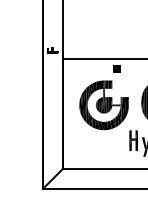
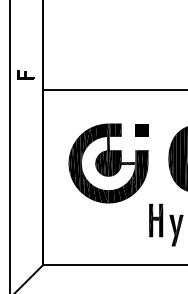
part: (116, 68) -> (141, 129), moved

